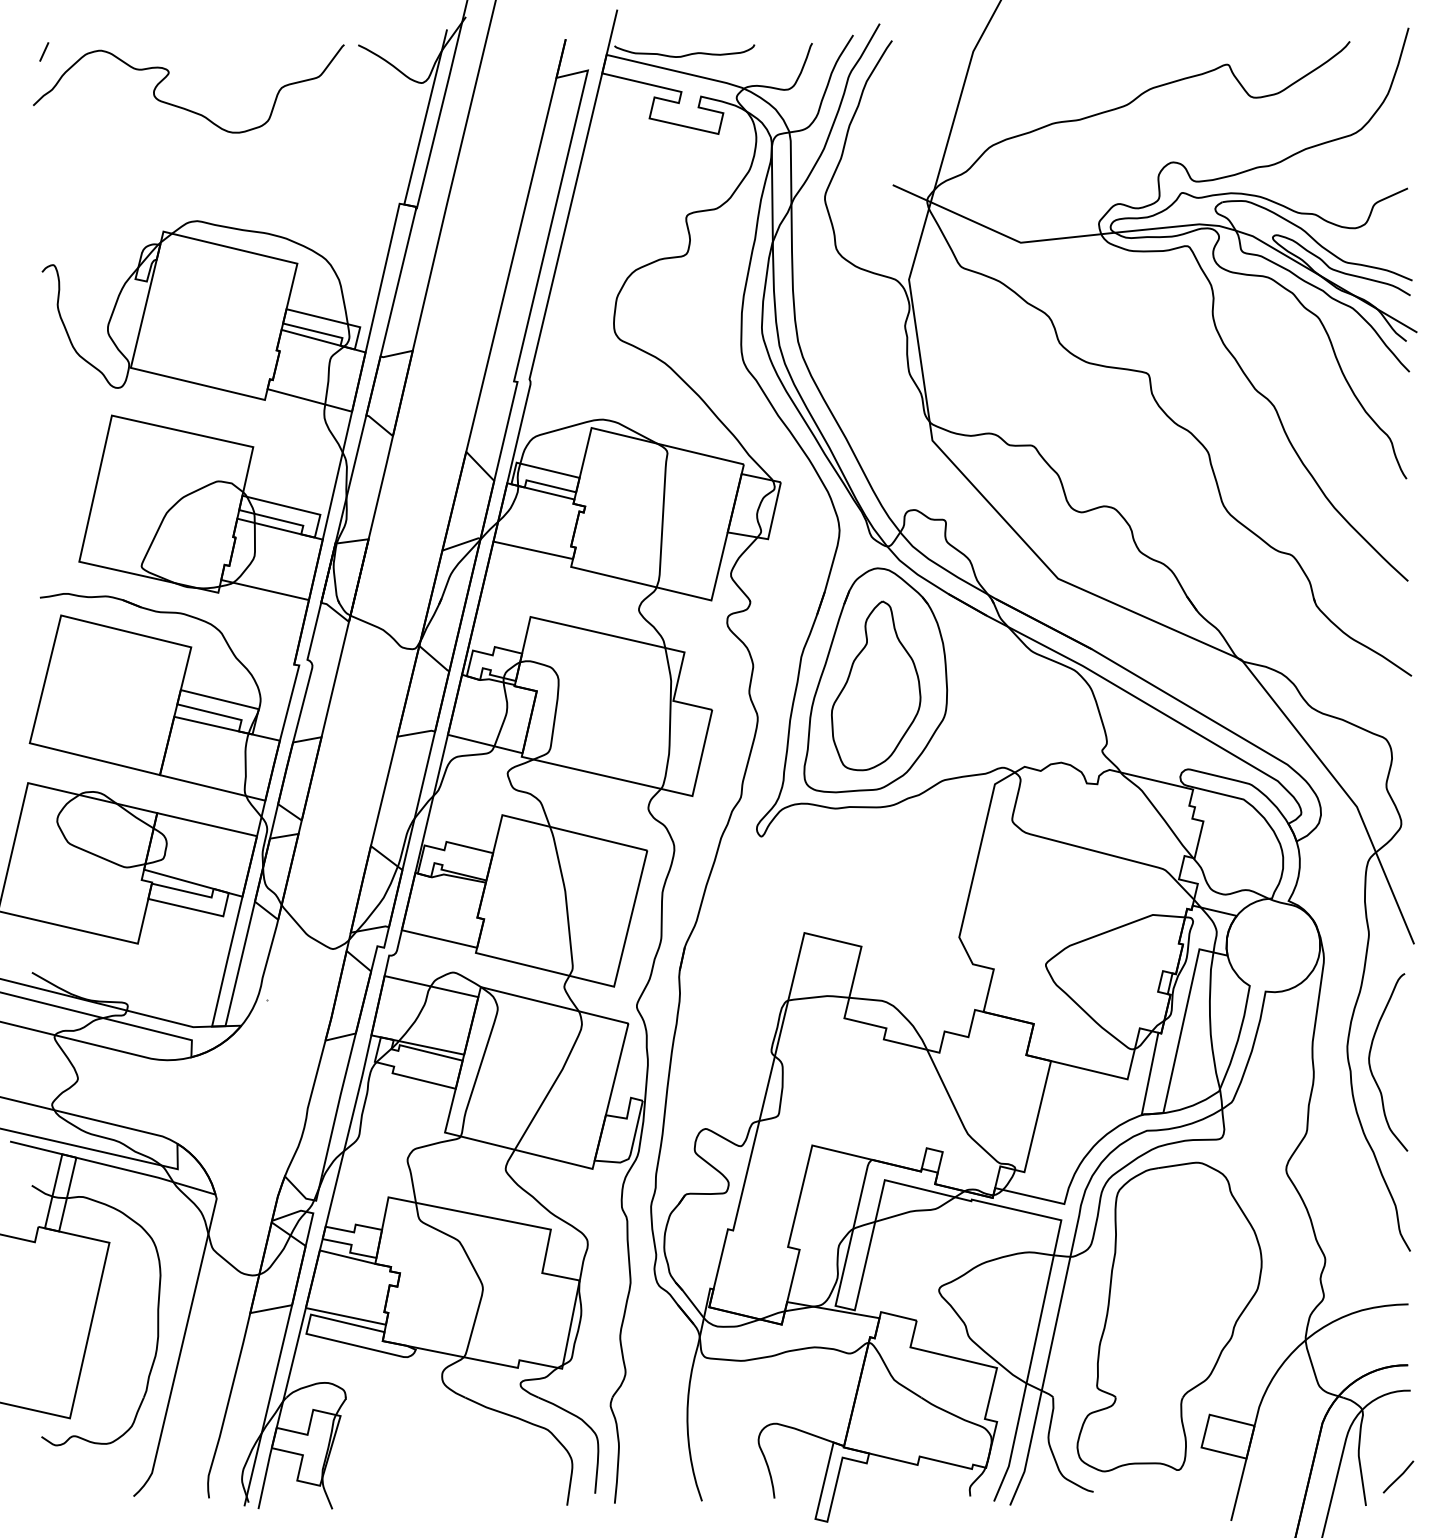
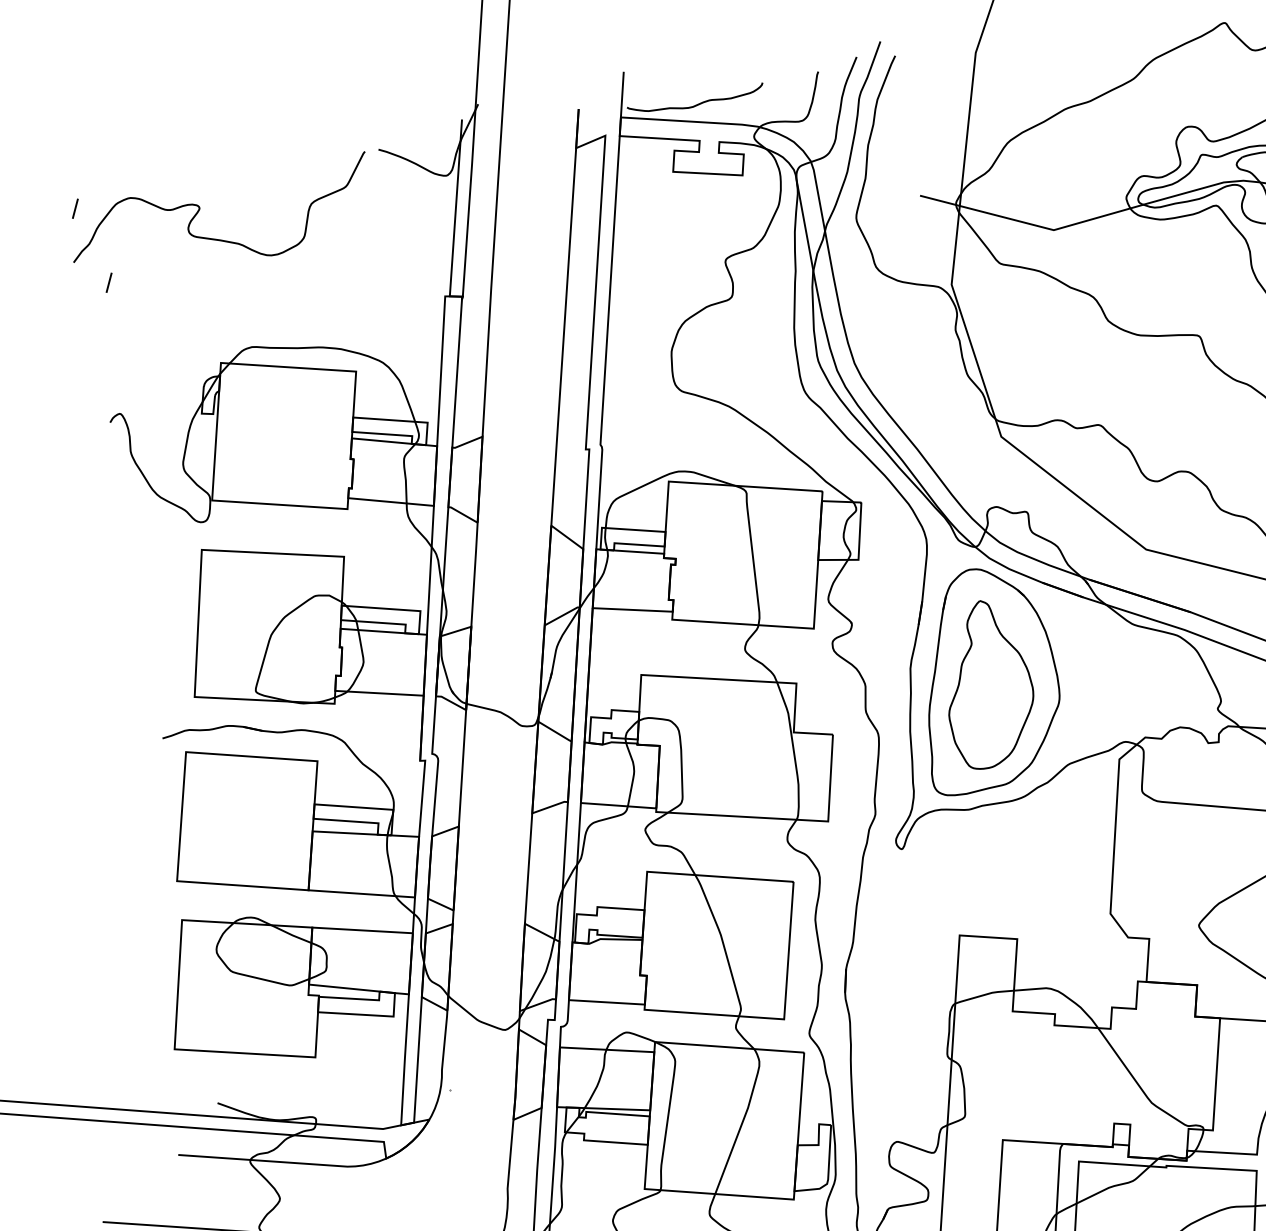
line: (65, 131) -> (109, 282), added

